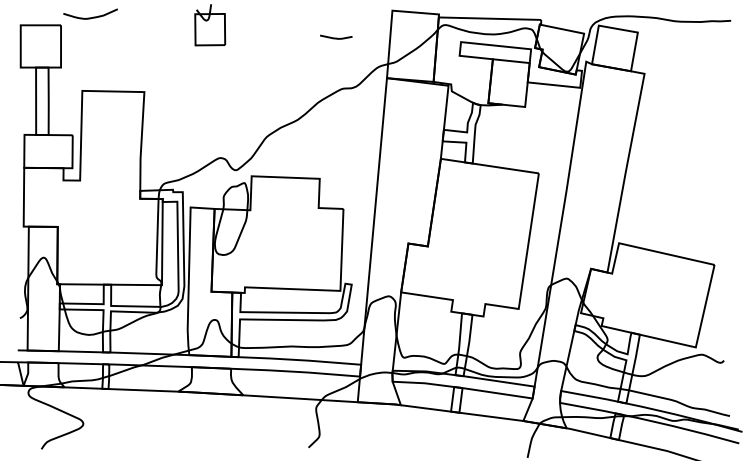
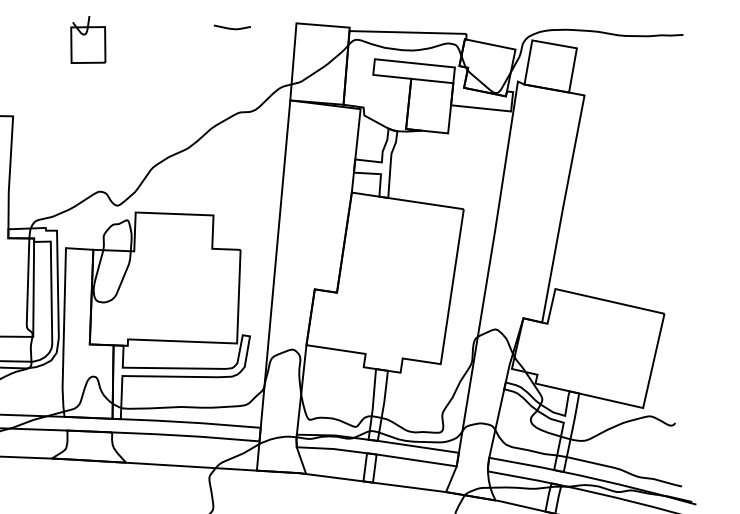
line: (336, 37) -> (232, 27), moved

